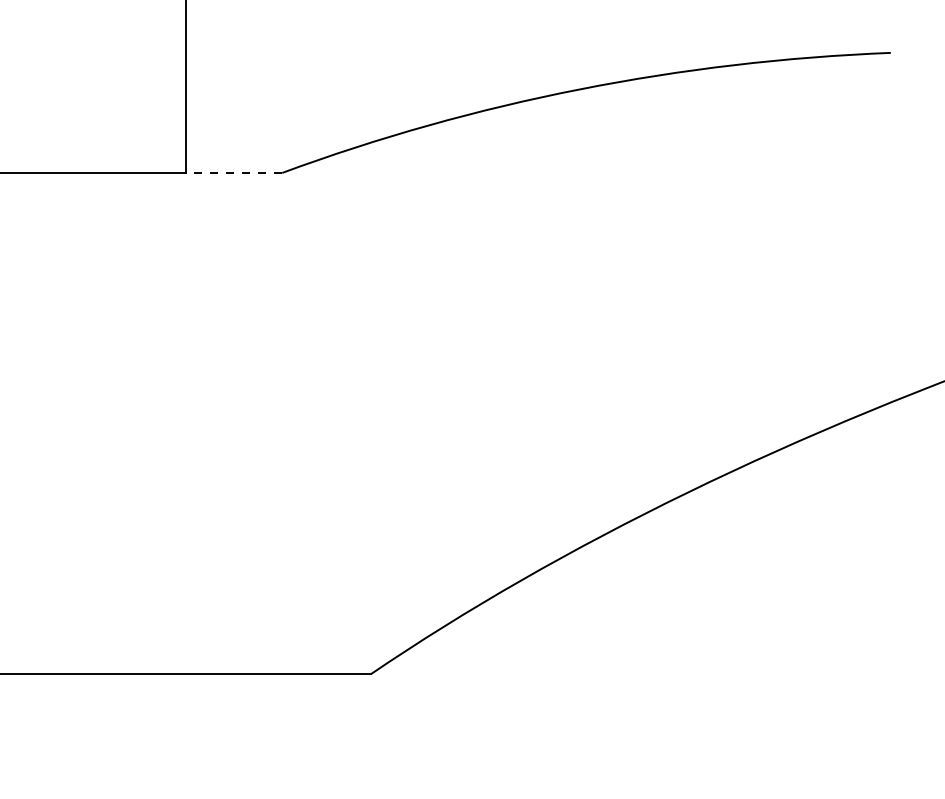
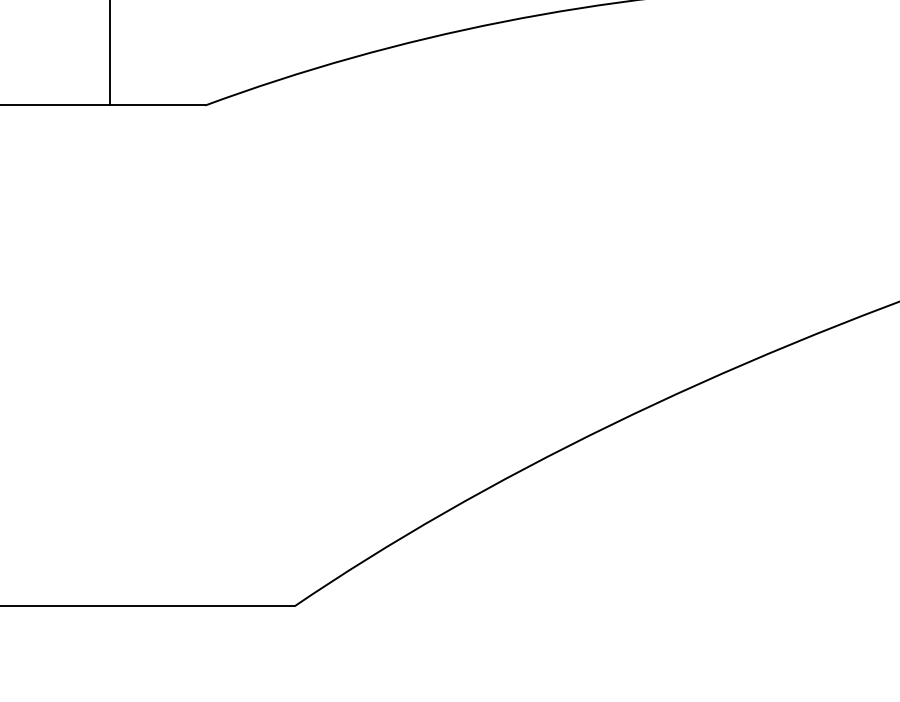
line: (234, 172) -> (157, 105), dashed -> solid

